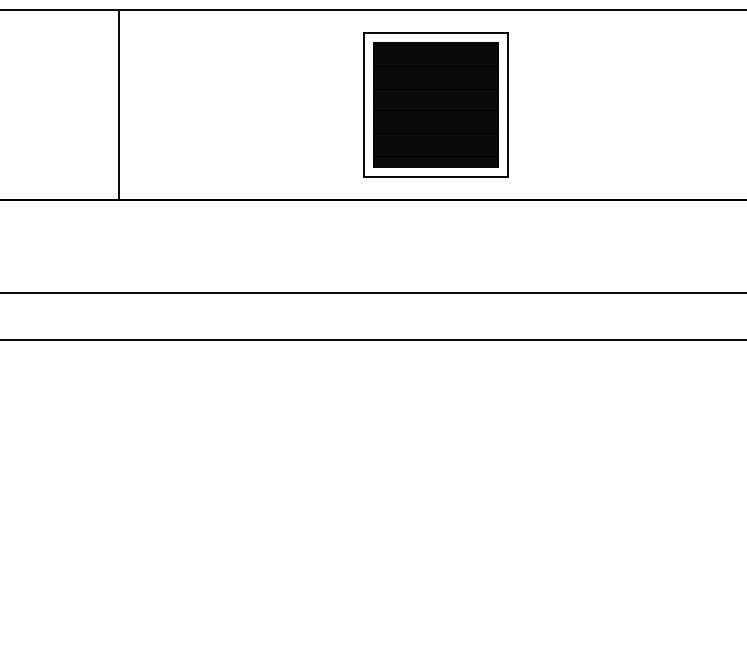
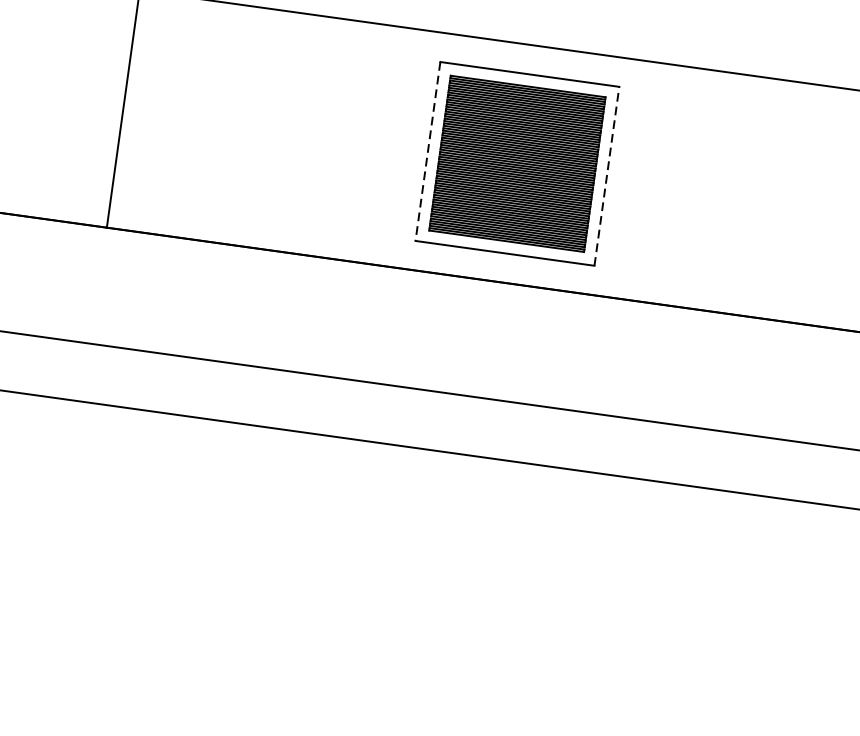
line: (363, 104) -> (427, 151), solid -> dashed
line: (507, 104) -> (606, 175), solid -> dashed

